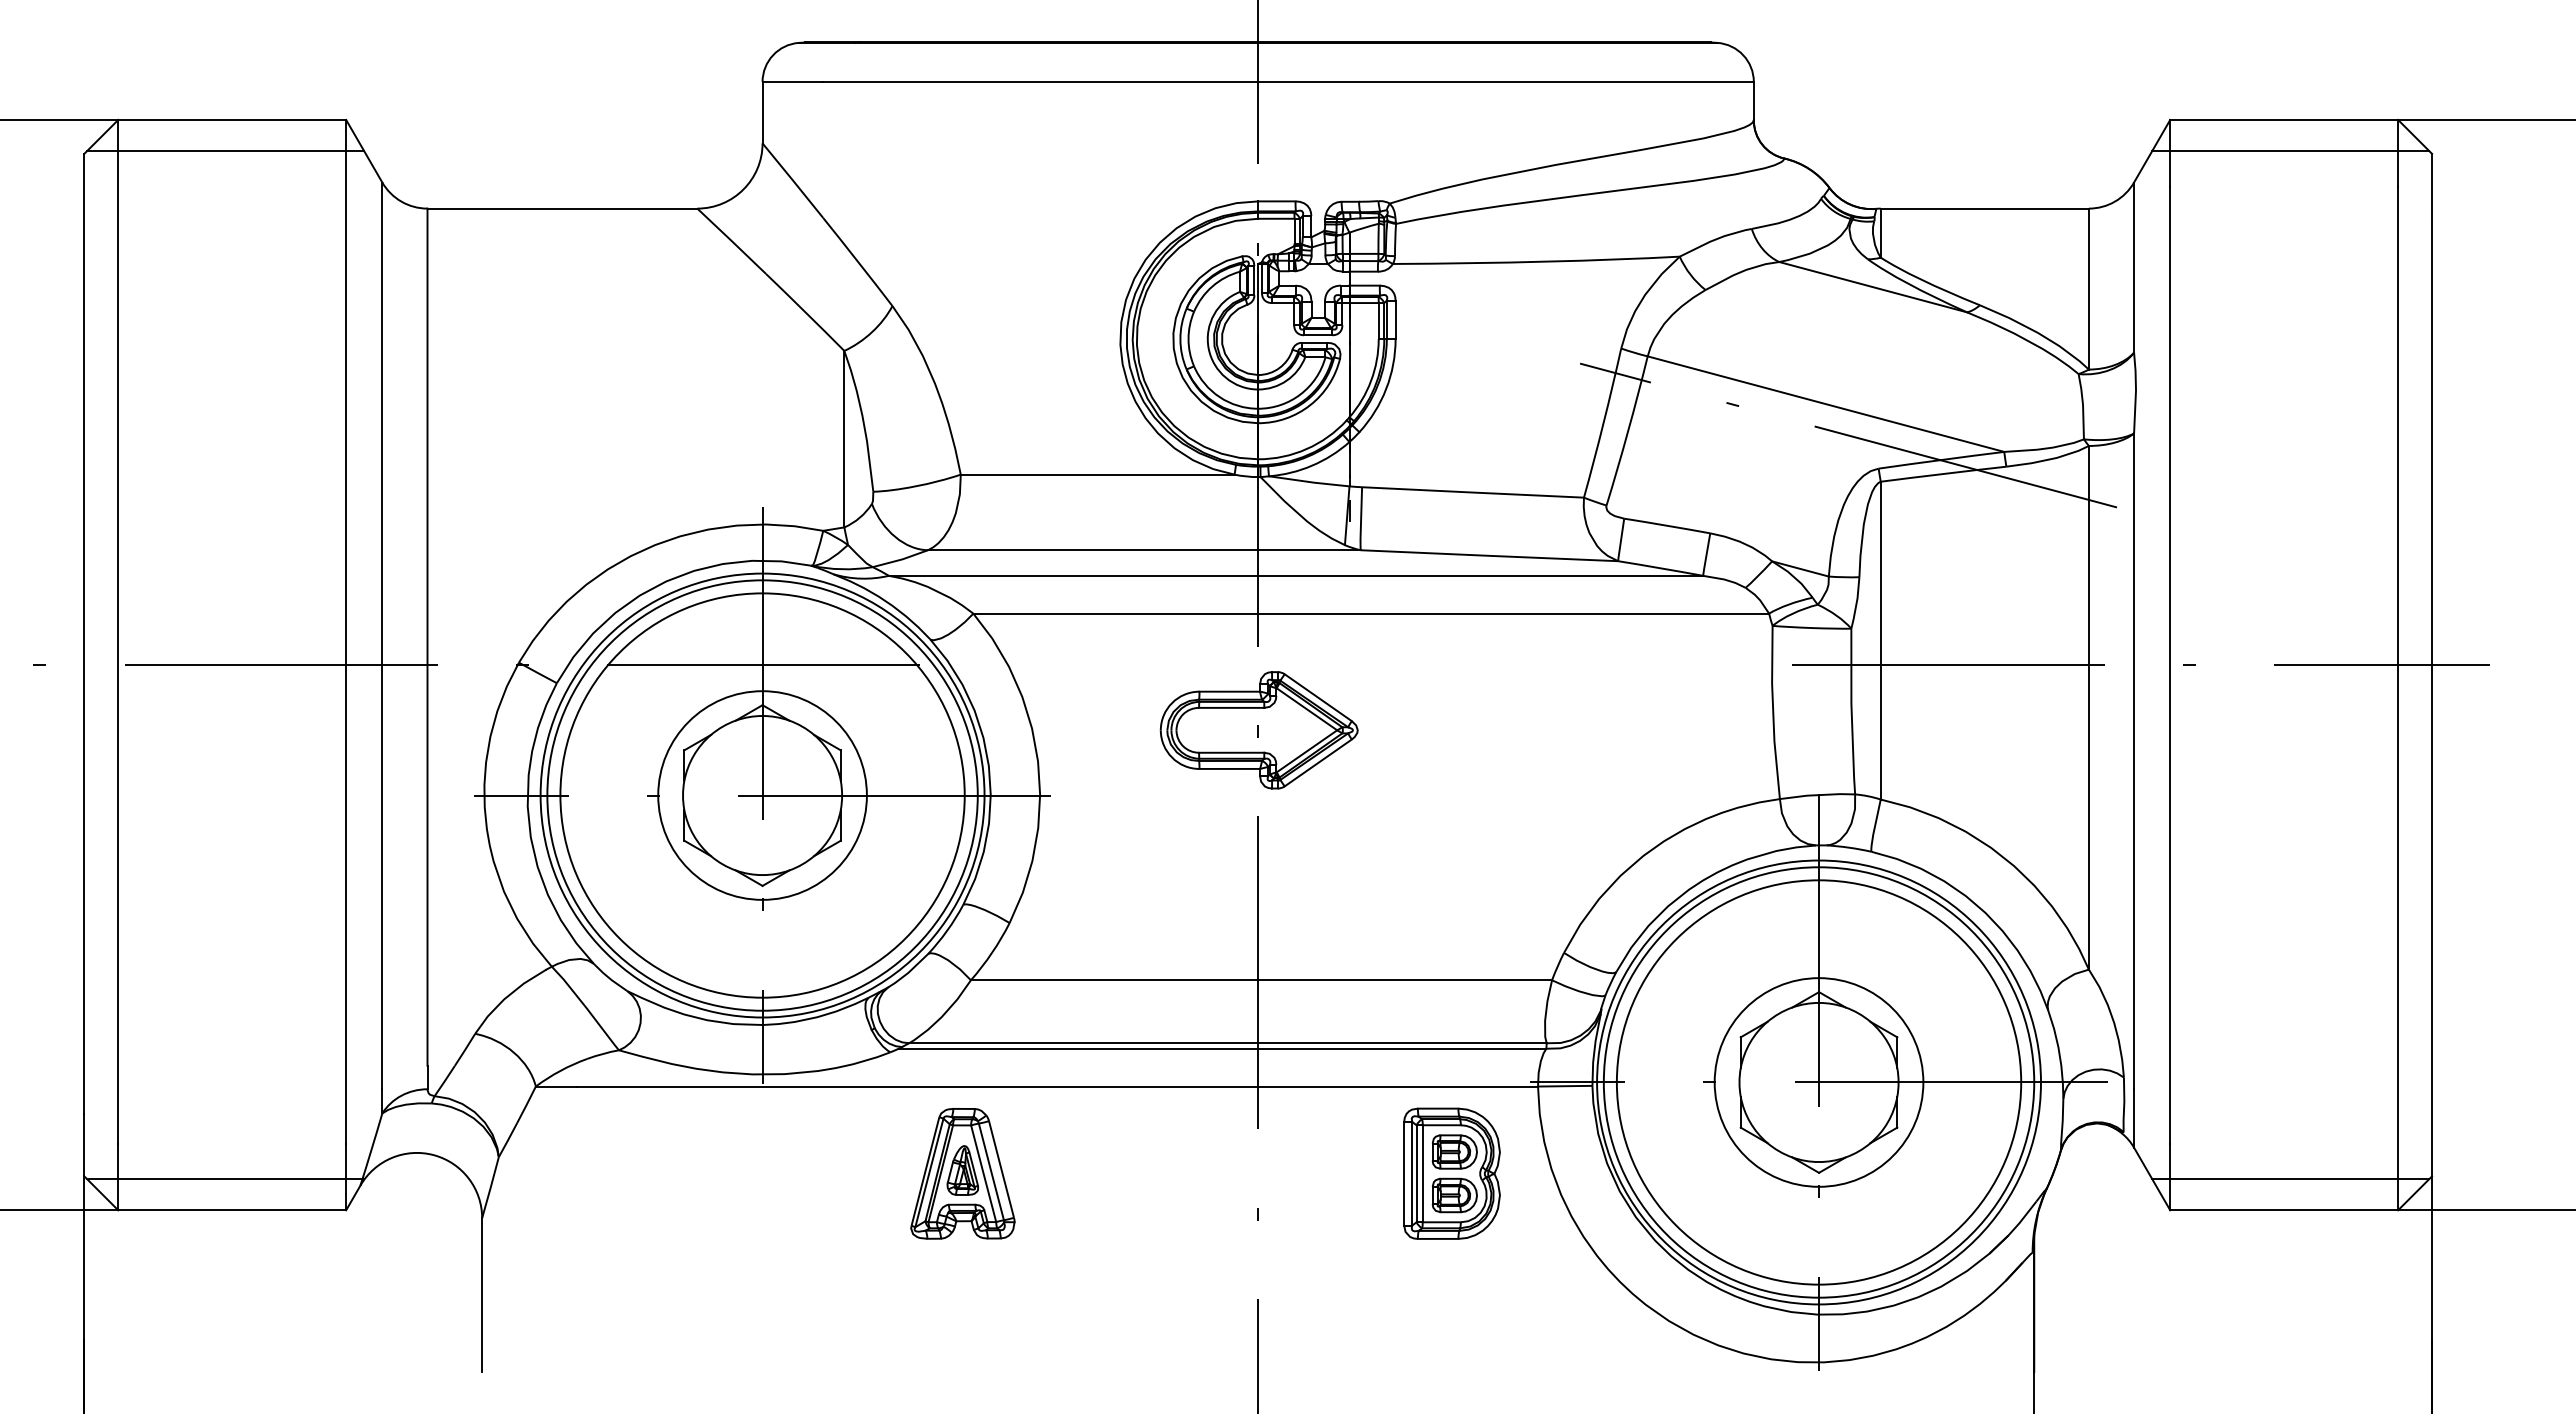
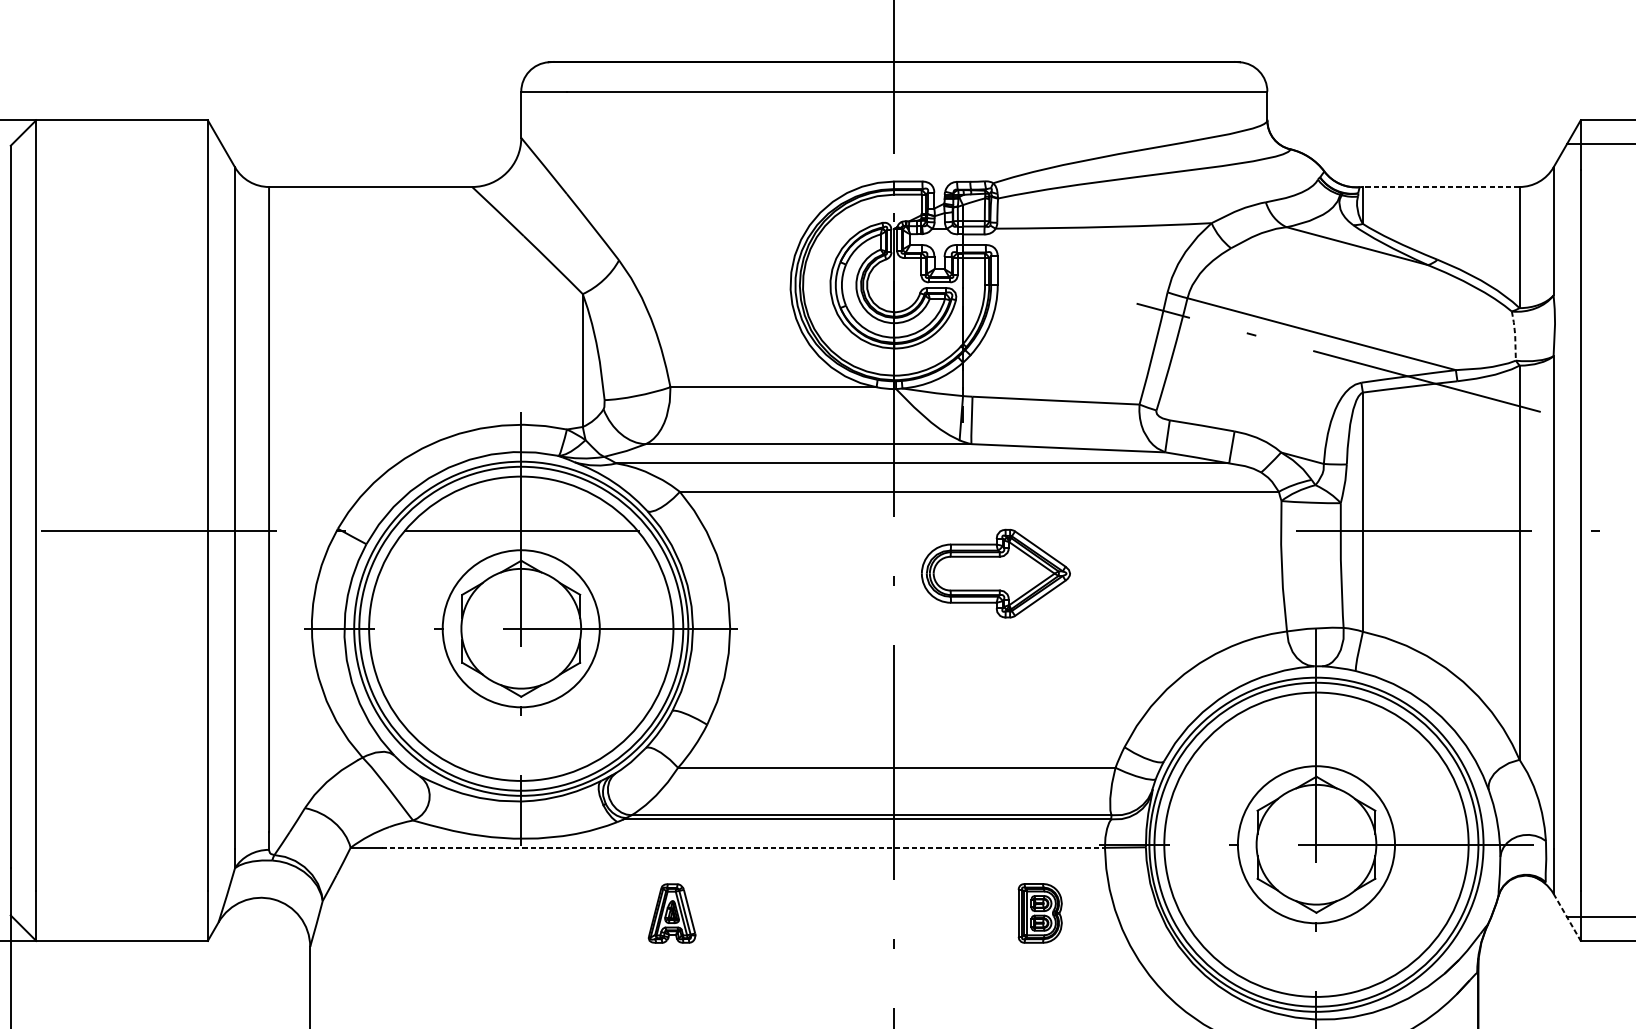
line: (225, 151) -> (117, 144), removed
line: (1984, 208) -> (1441, 186), solid -> dashed
line: (2083, 405) -> (1515, 335), solid -> dashed
part: (1258, 730) -> (995, 573), moved
line: (1058, 1086) -> (744, 847), solid -> dashed
part: (962, 1173) -> (671, 913), size x0.6
part: (1451, 1173) -> (1039, 913), size x0.6
line: (225, 1179) -> (117, 917), removed
line: (2152, 1179) -> (1567, 917), solid -> dashed

